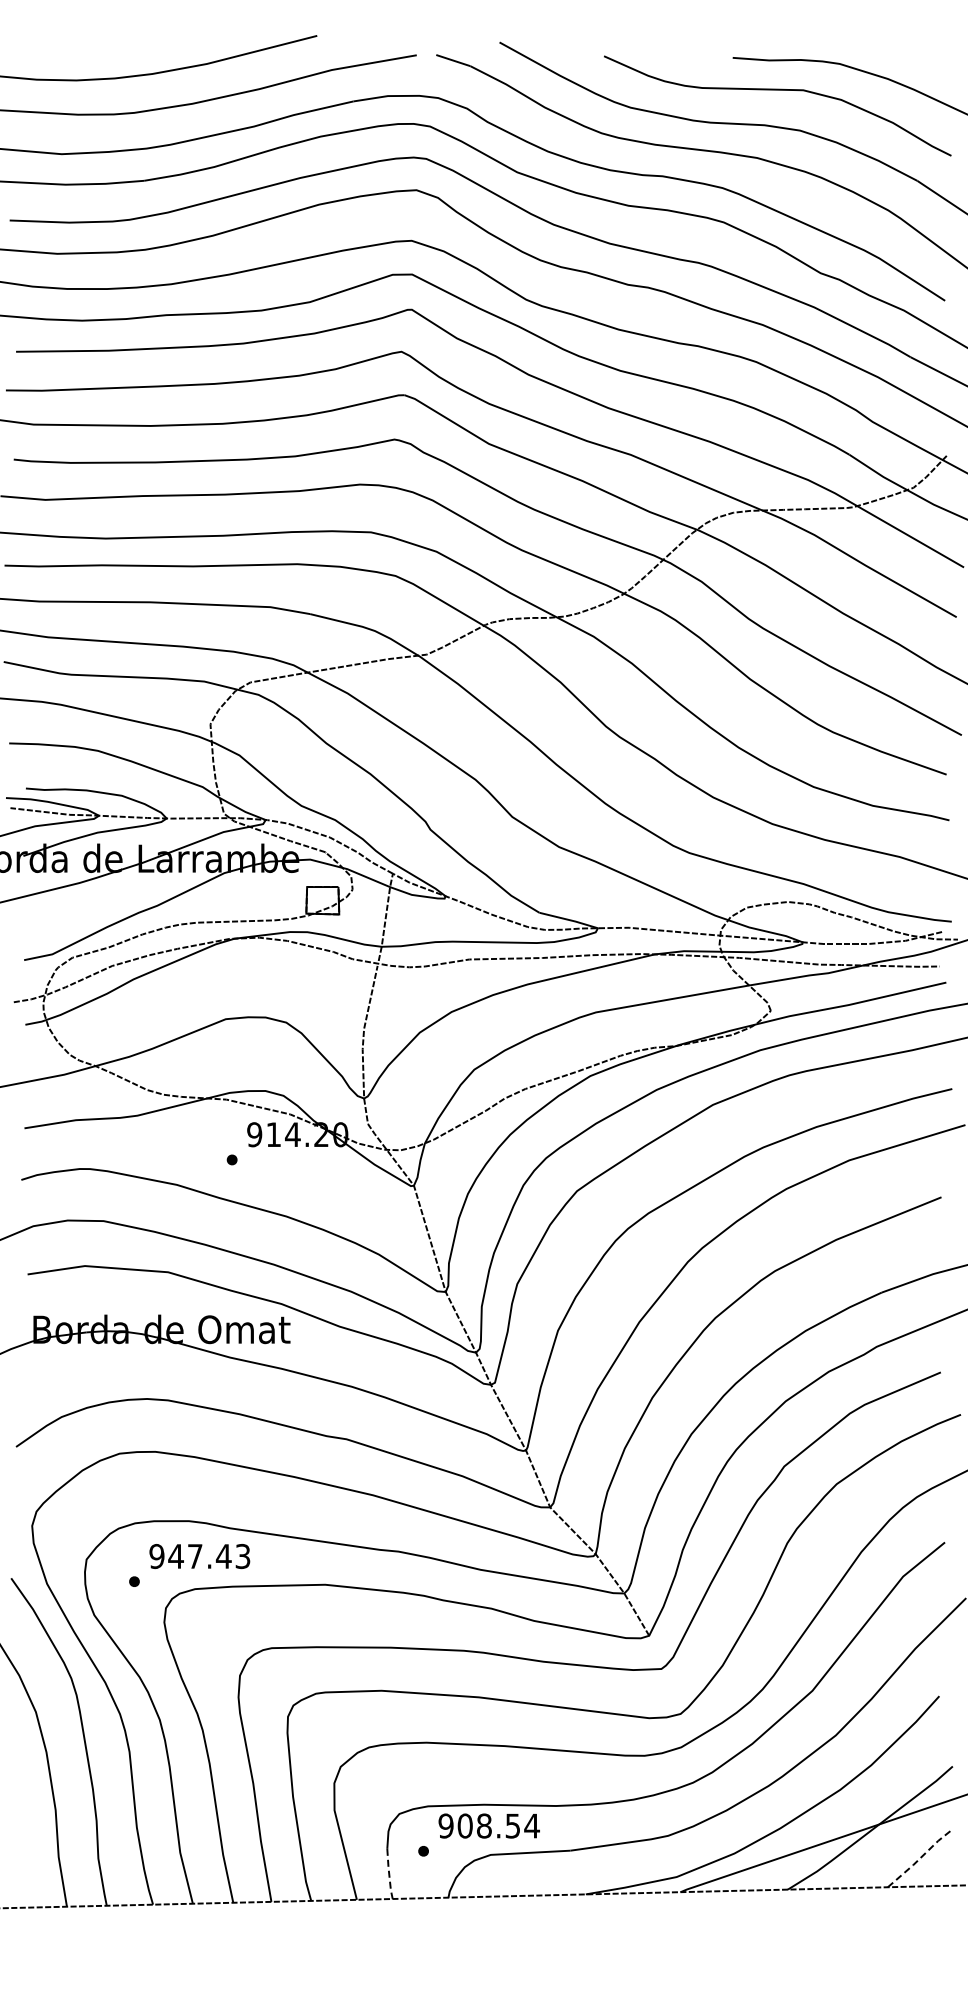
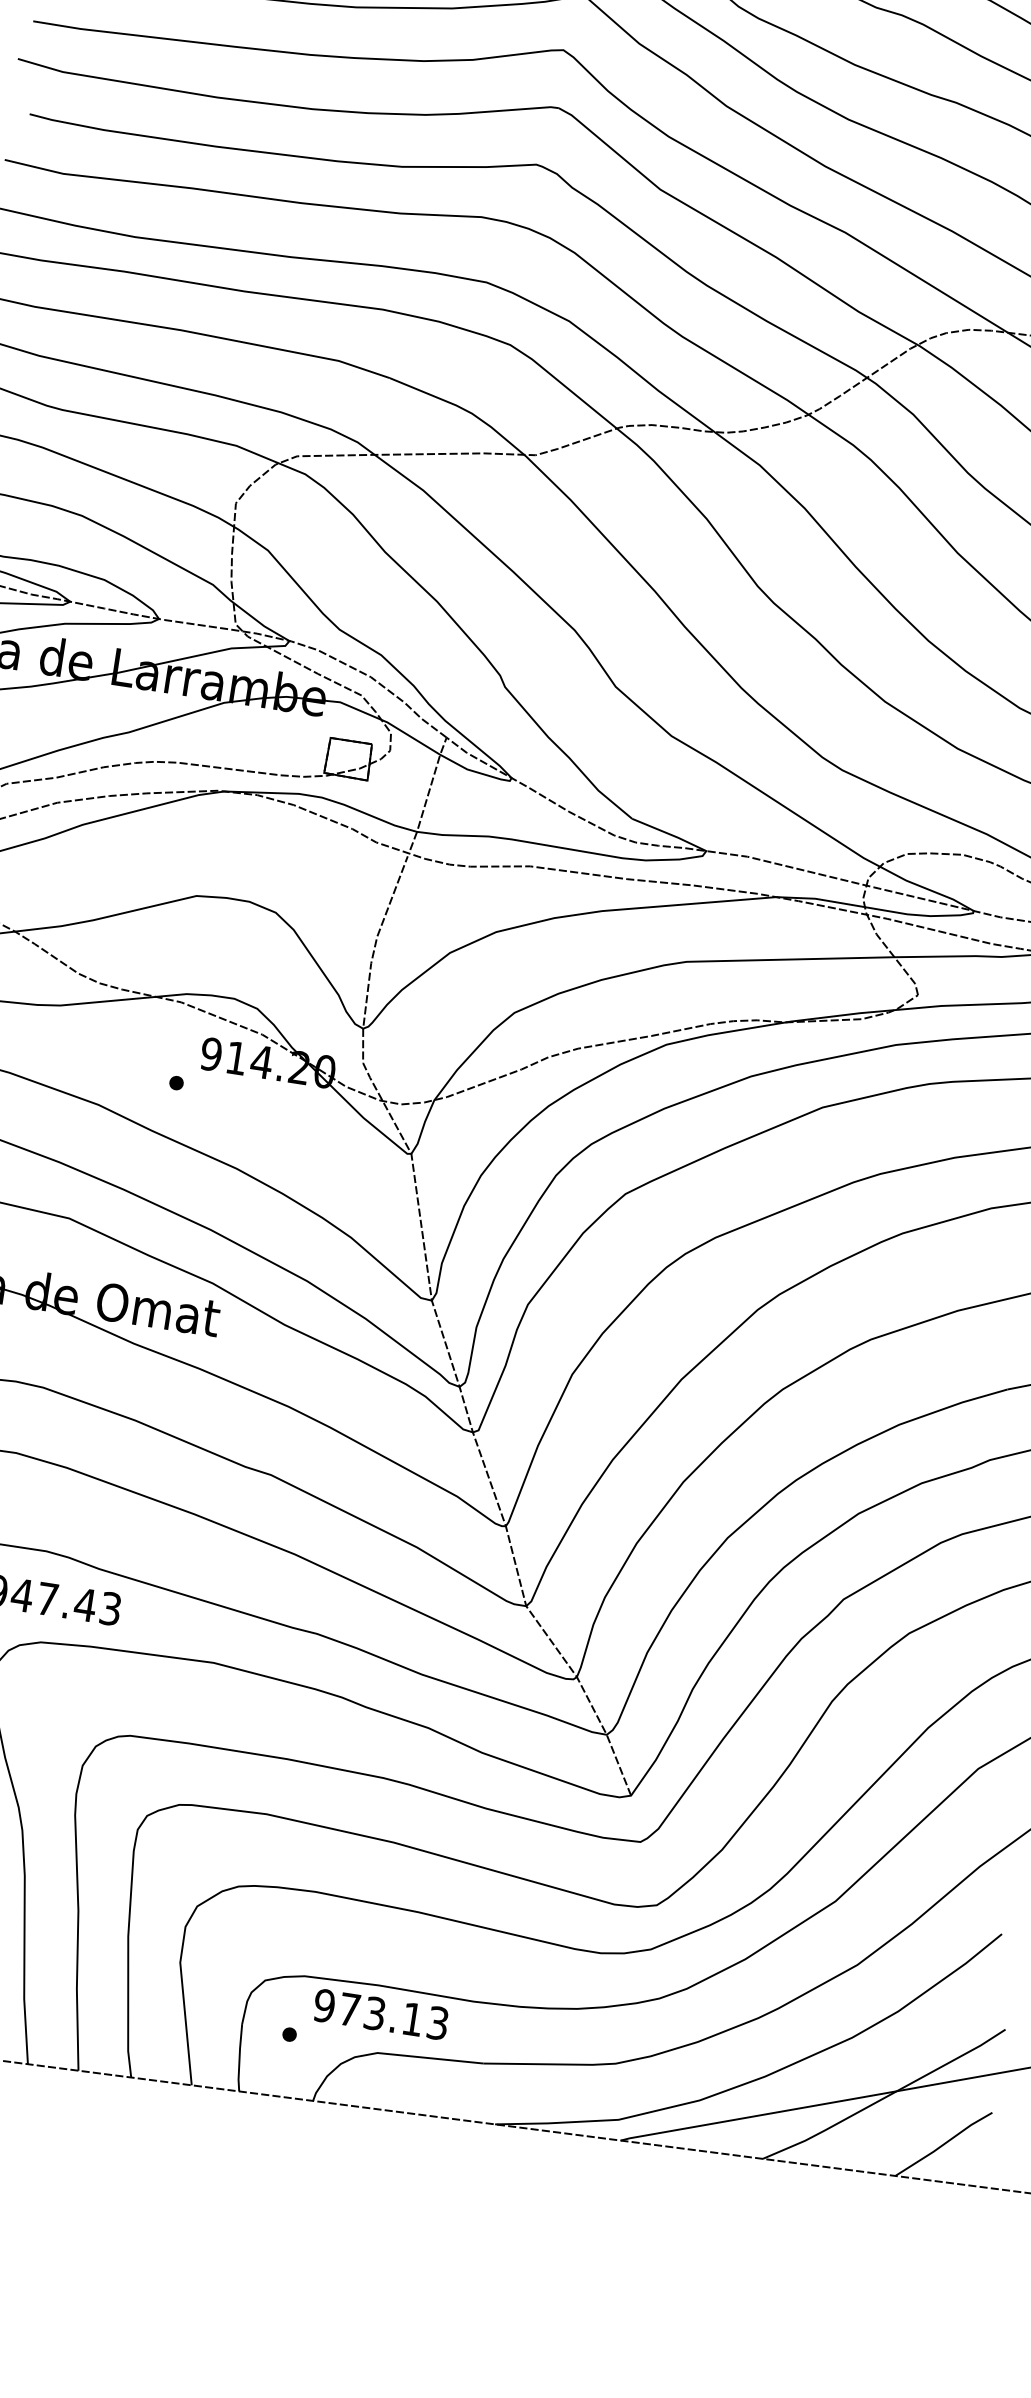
text: (498, 1825) -> (393, 2015), 908.54 -> 973.13
line: (920, 1858) -> (944, 2144), dashed -> solid
line: (389, 1873) -> (240, 2057), dashed -> solid

